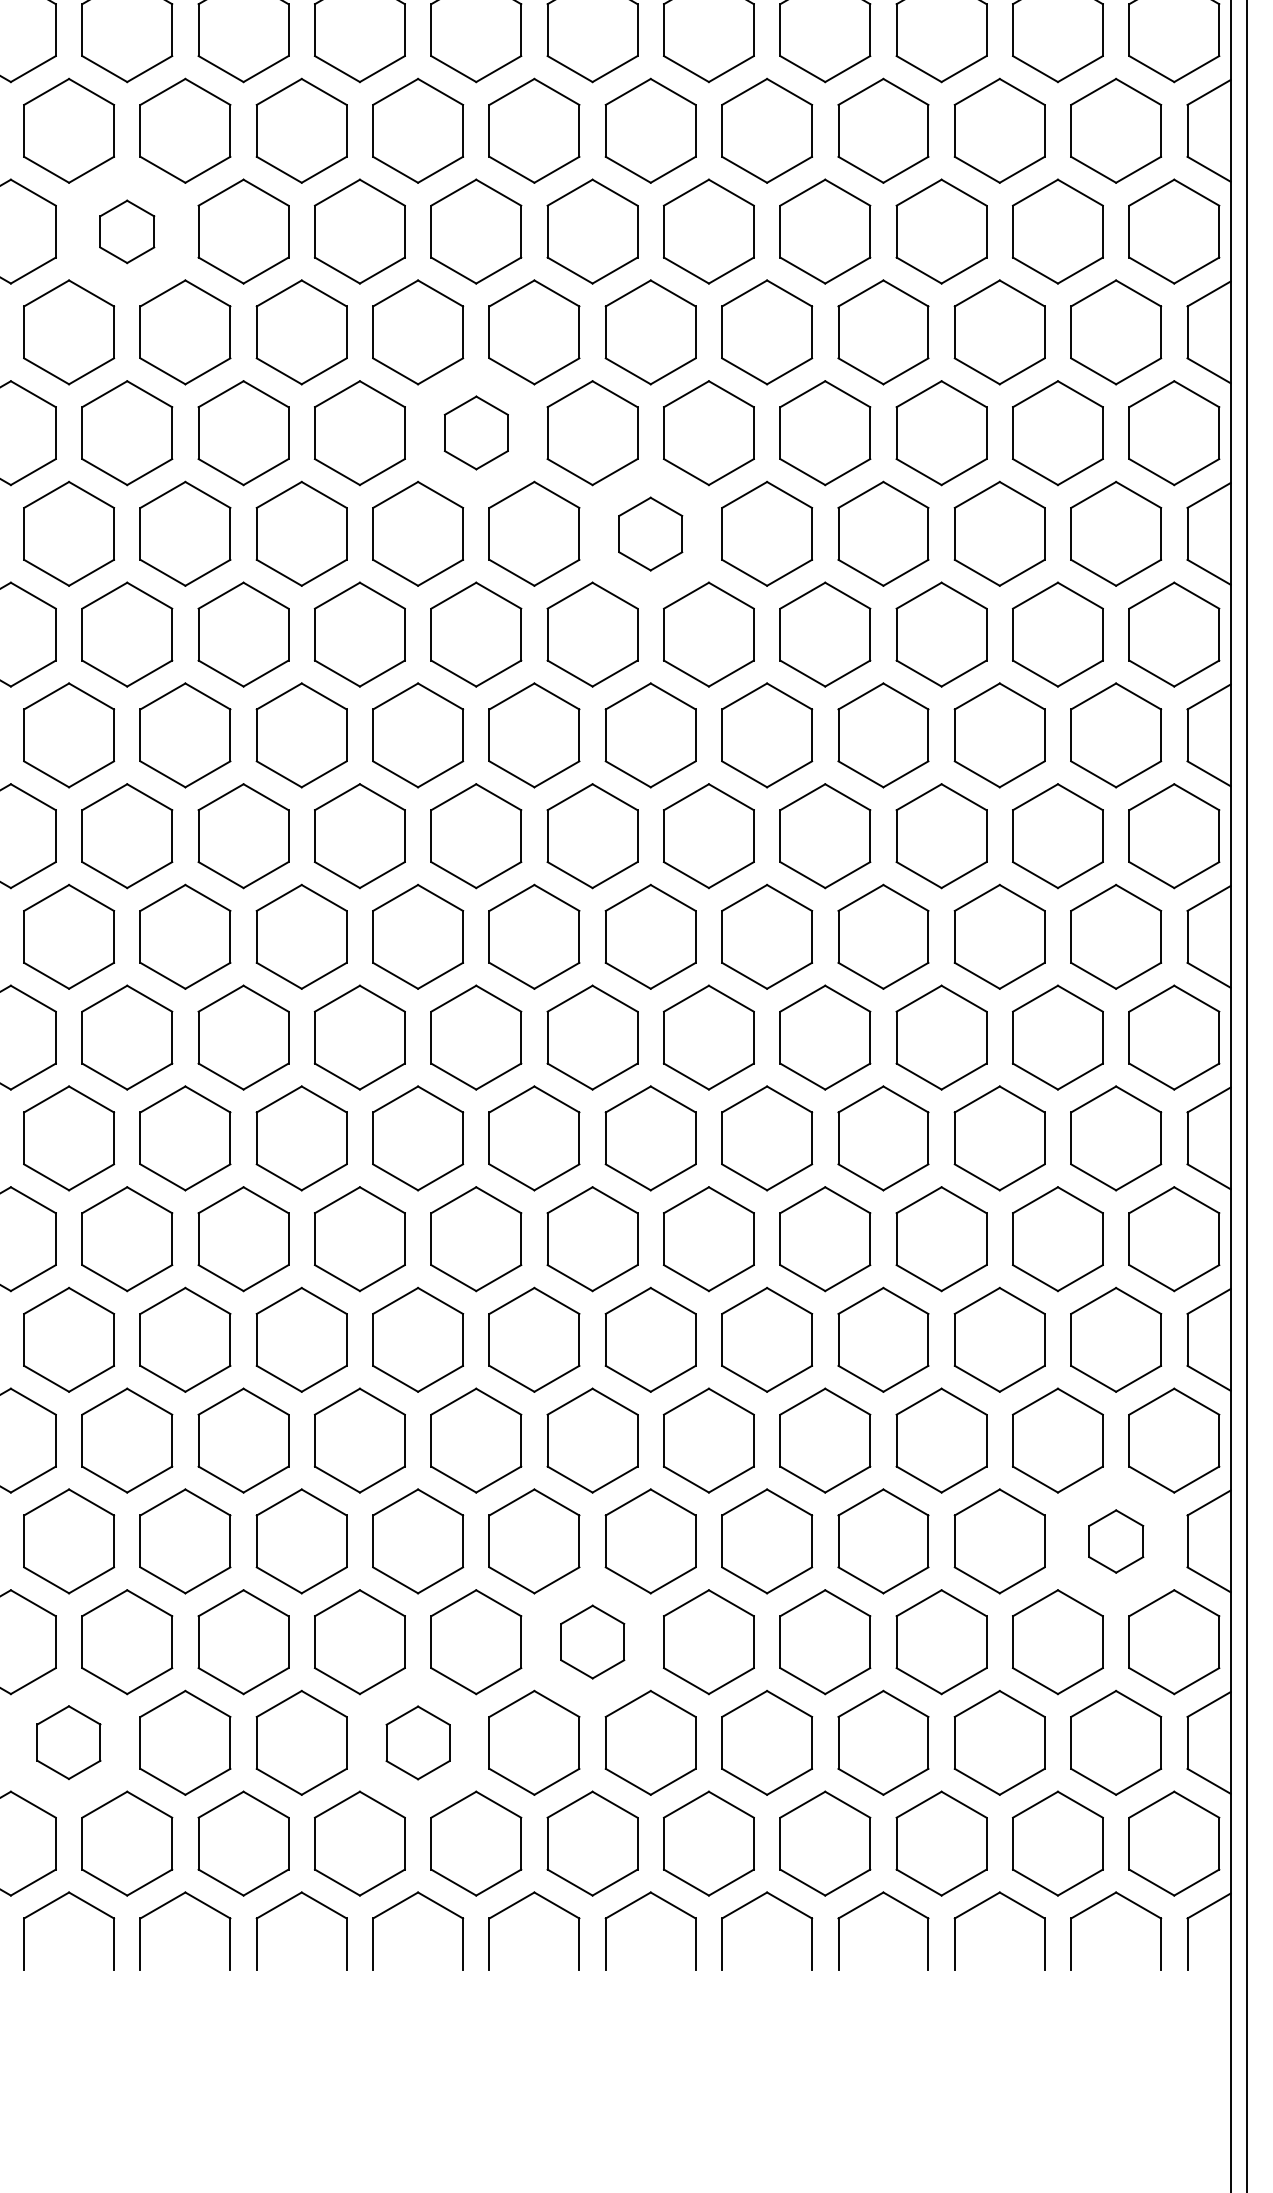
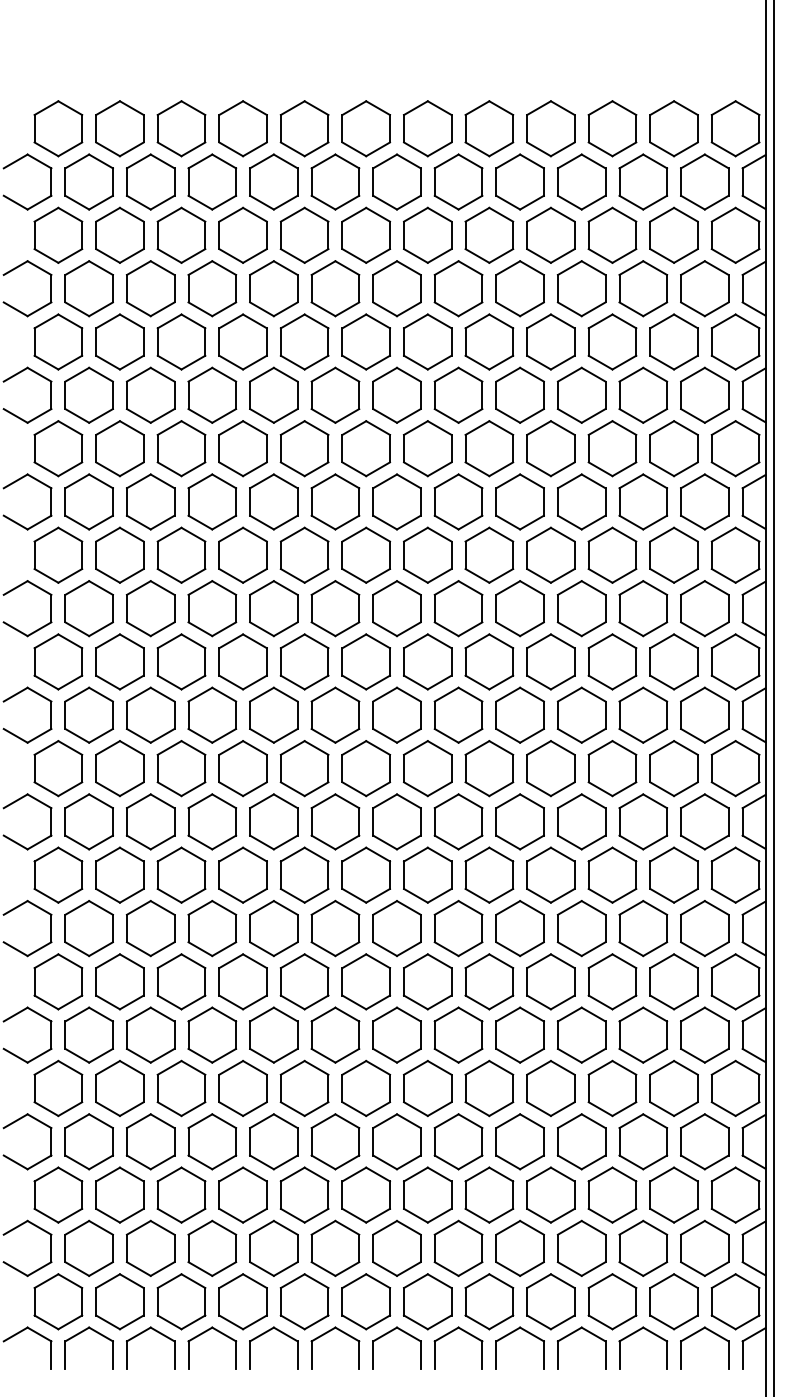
part: (127, 231) -> (181, 448), size x1.67
part: (476, 431) -> (366, 554), size x1.43
part: (650, 533) -> (458, 608), size x1.43
part: (1115, 1540) -> (704, 1141), size x1.67
part: (592, 1640) -> (427, 1194), size x1.43
part: (68, 1741) -> (150, 1247), size x1.43
part: (418, 1743) -> (335, 1248), size x1.43

